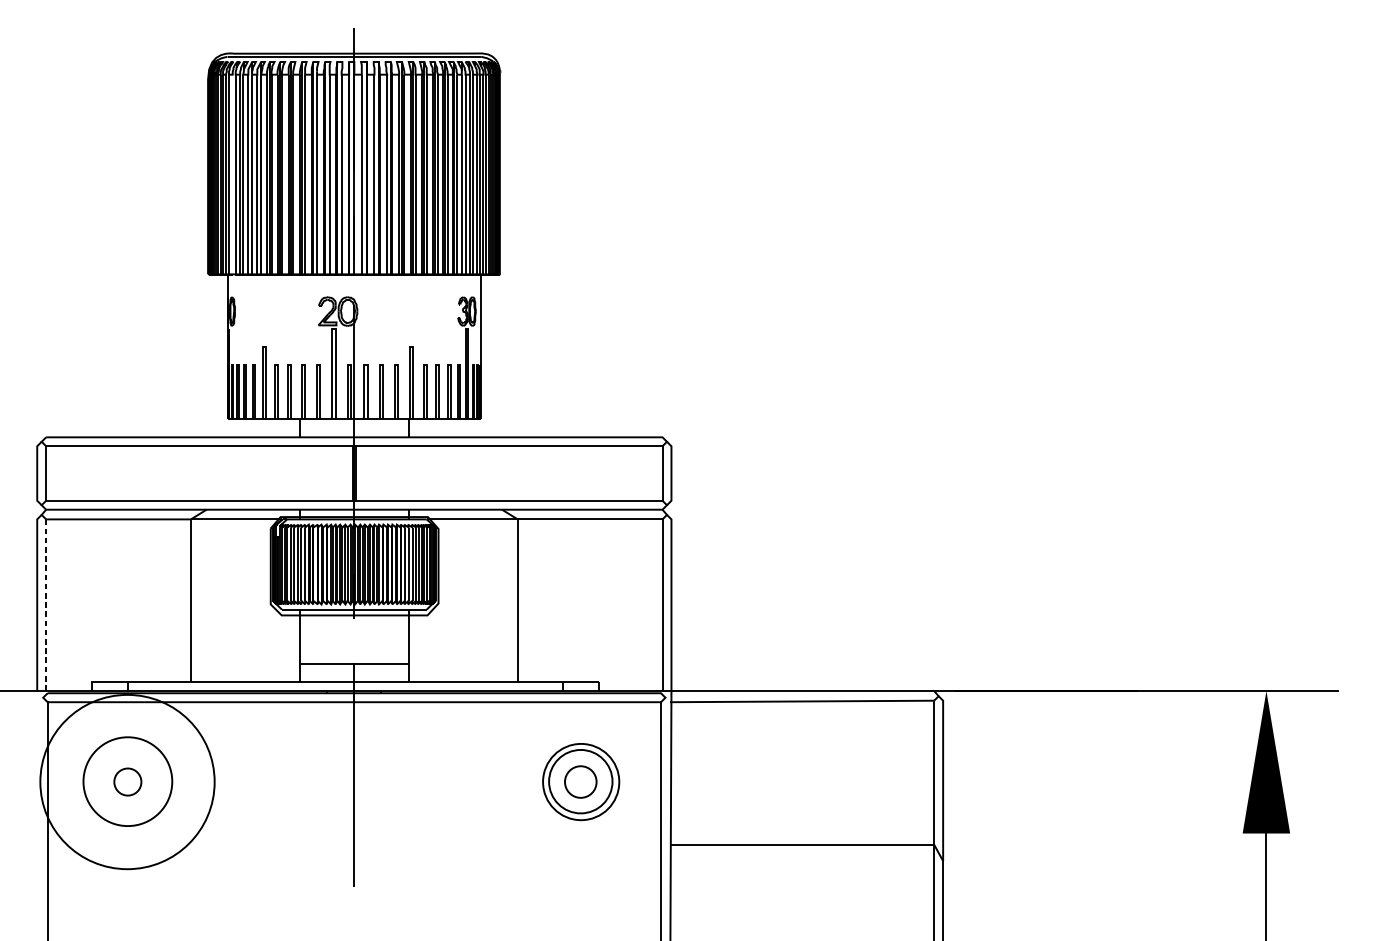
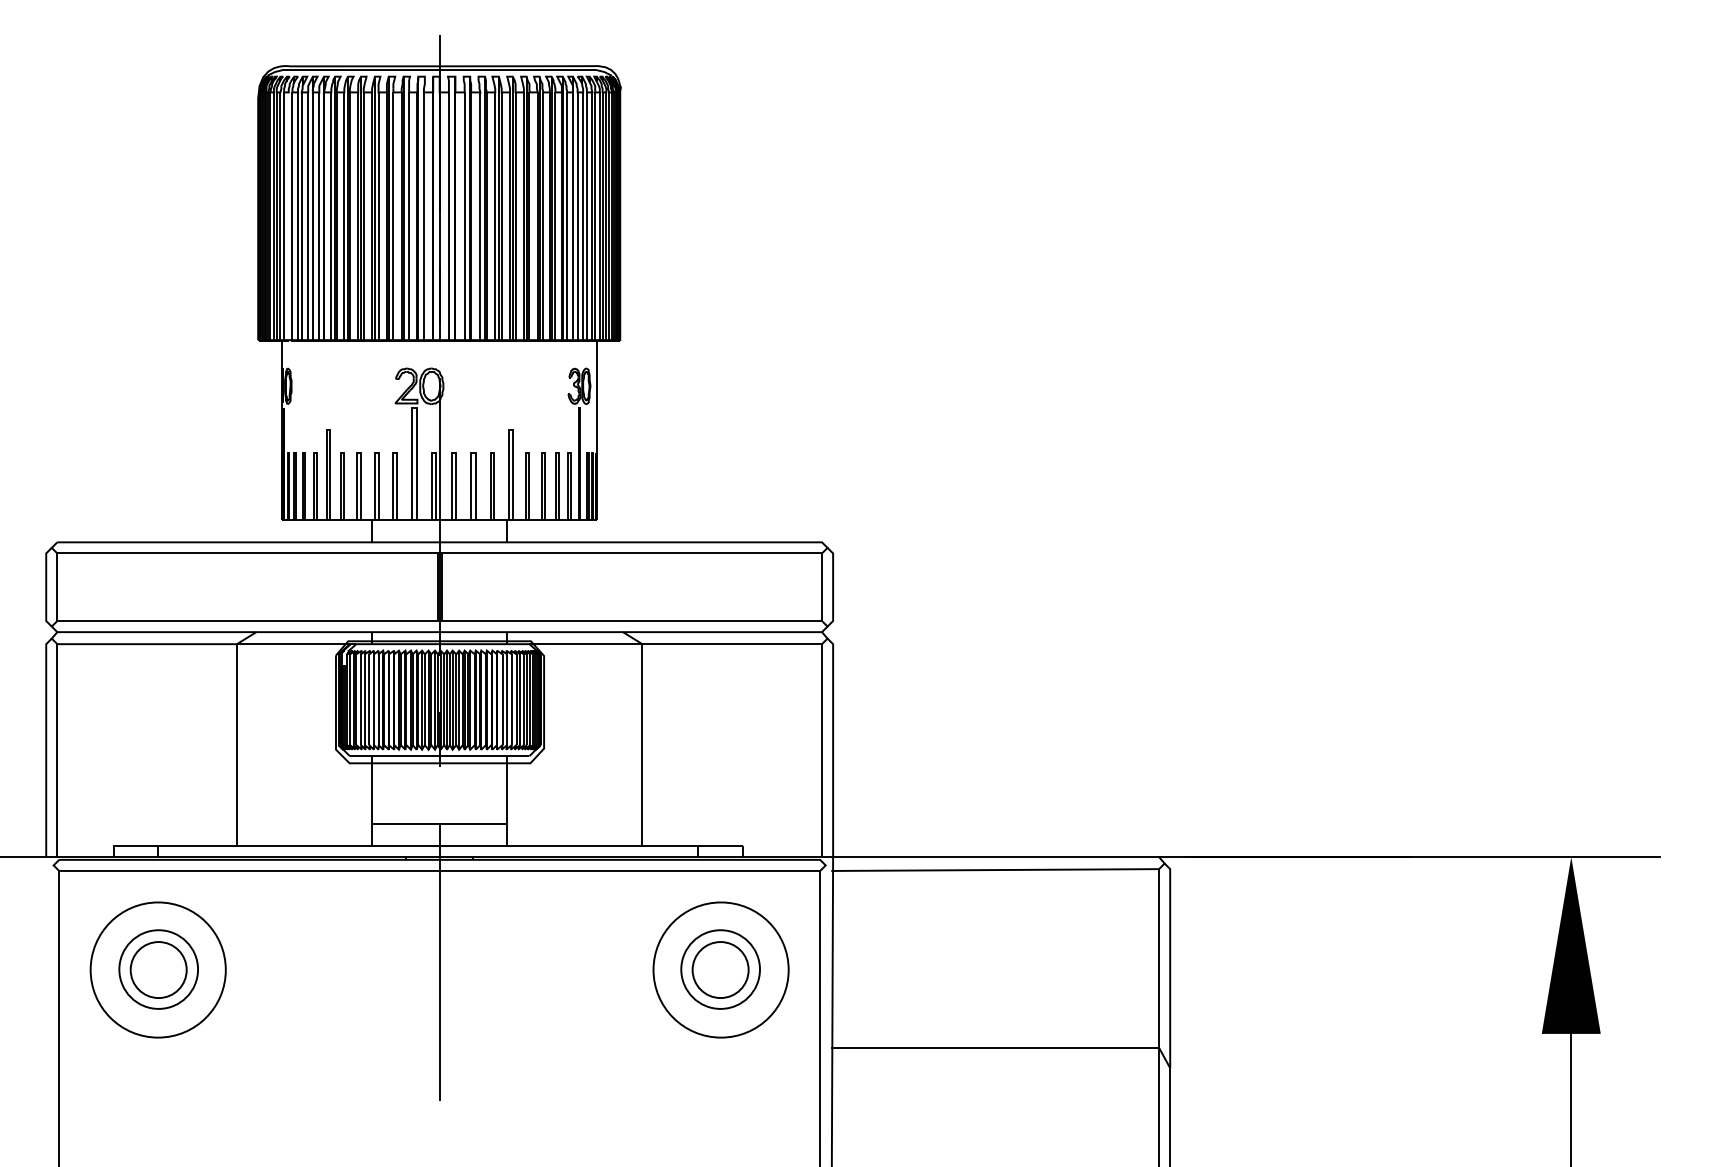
line: (46, 605) -> (57, 751), dashed -> solid
circle: (126, 781) -> (157, 969), size x0.62
circle: (127, 781) -> (158, 969), size x0.71
circle: (580, 781) -> (720, 969), size x1.43
circle: (127, 782) -> (158, 970), size x1.67
circle: (580, 782) -> (720, 970), size x1.43

